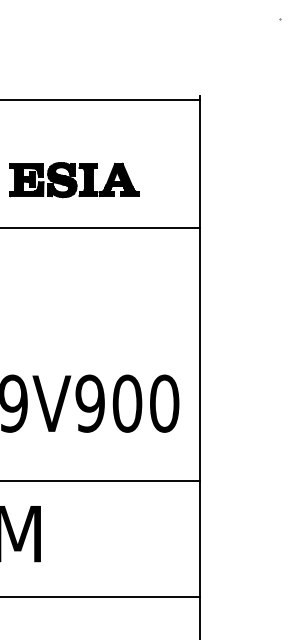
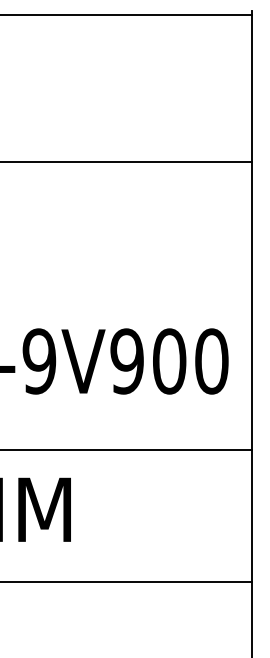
part: (74, 180) -> (109, 107), removed

